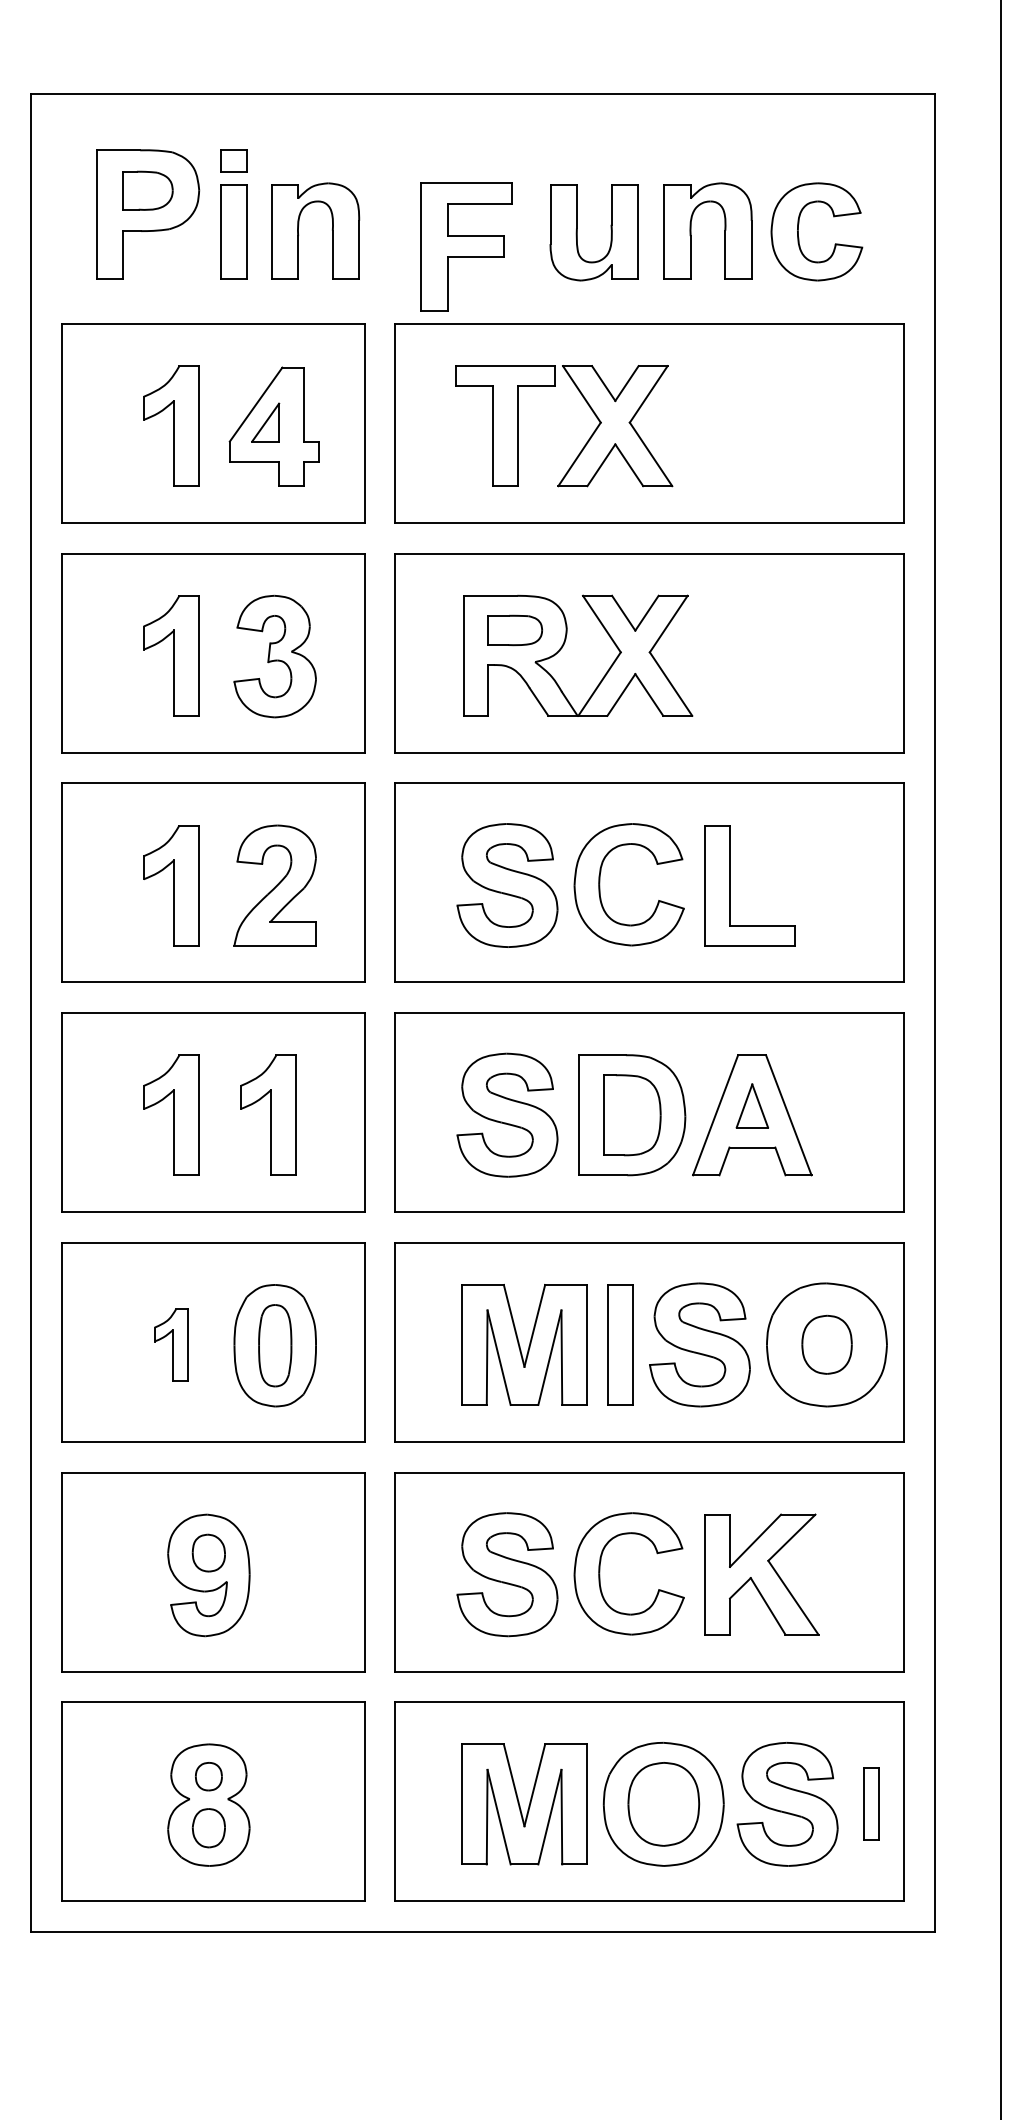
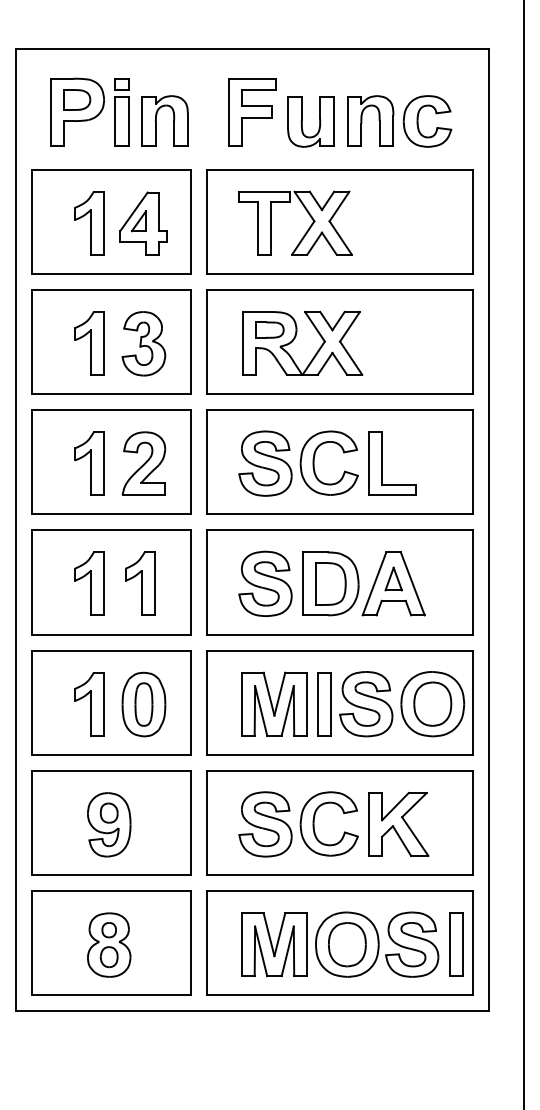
part: (467, 247) -> (252, 112), moved
part: (826, 1343) -> (432, 703), size x1.43
part: (171, 1345) -> (89, 704), size x1.67
part: (872, 1804) -> (456, 944), size x1.67

